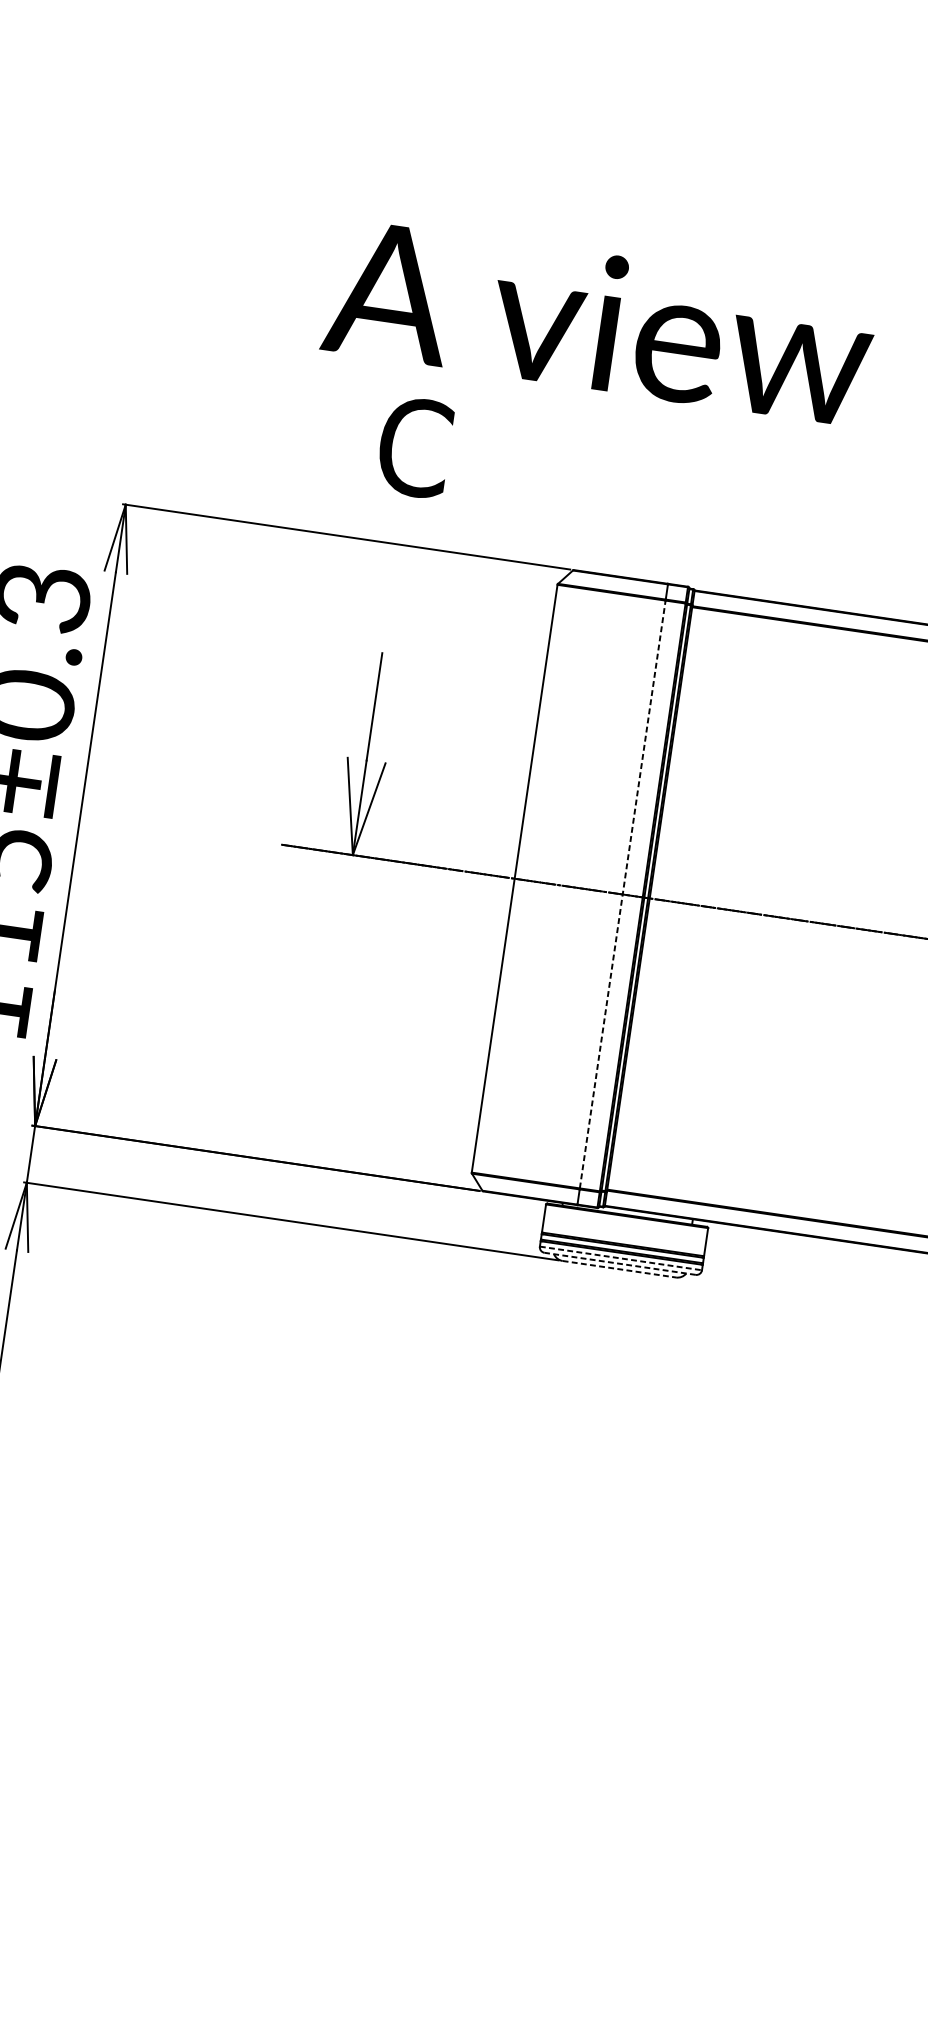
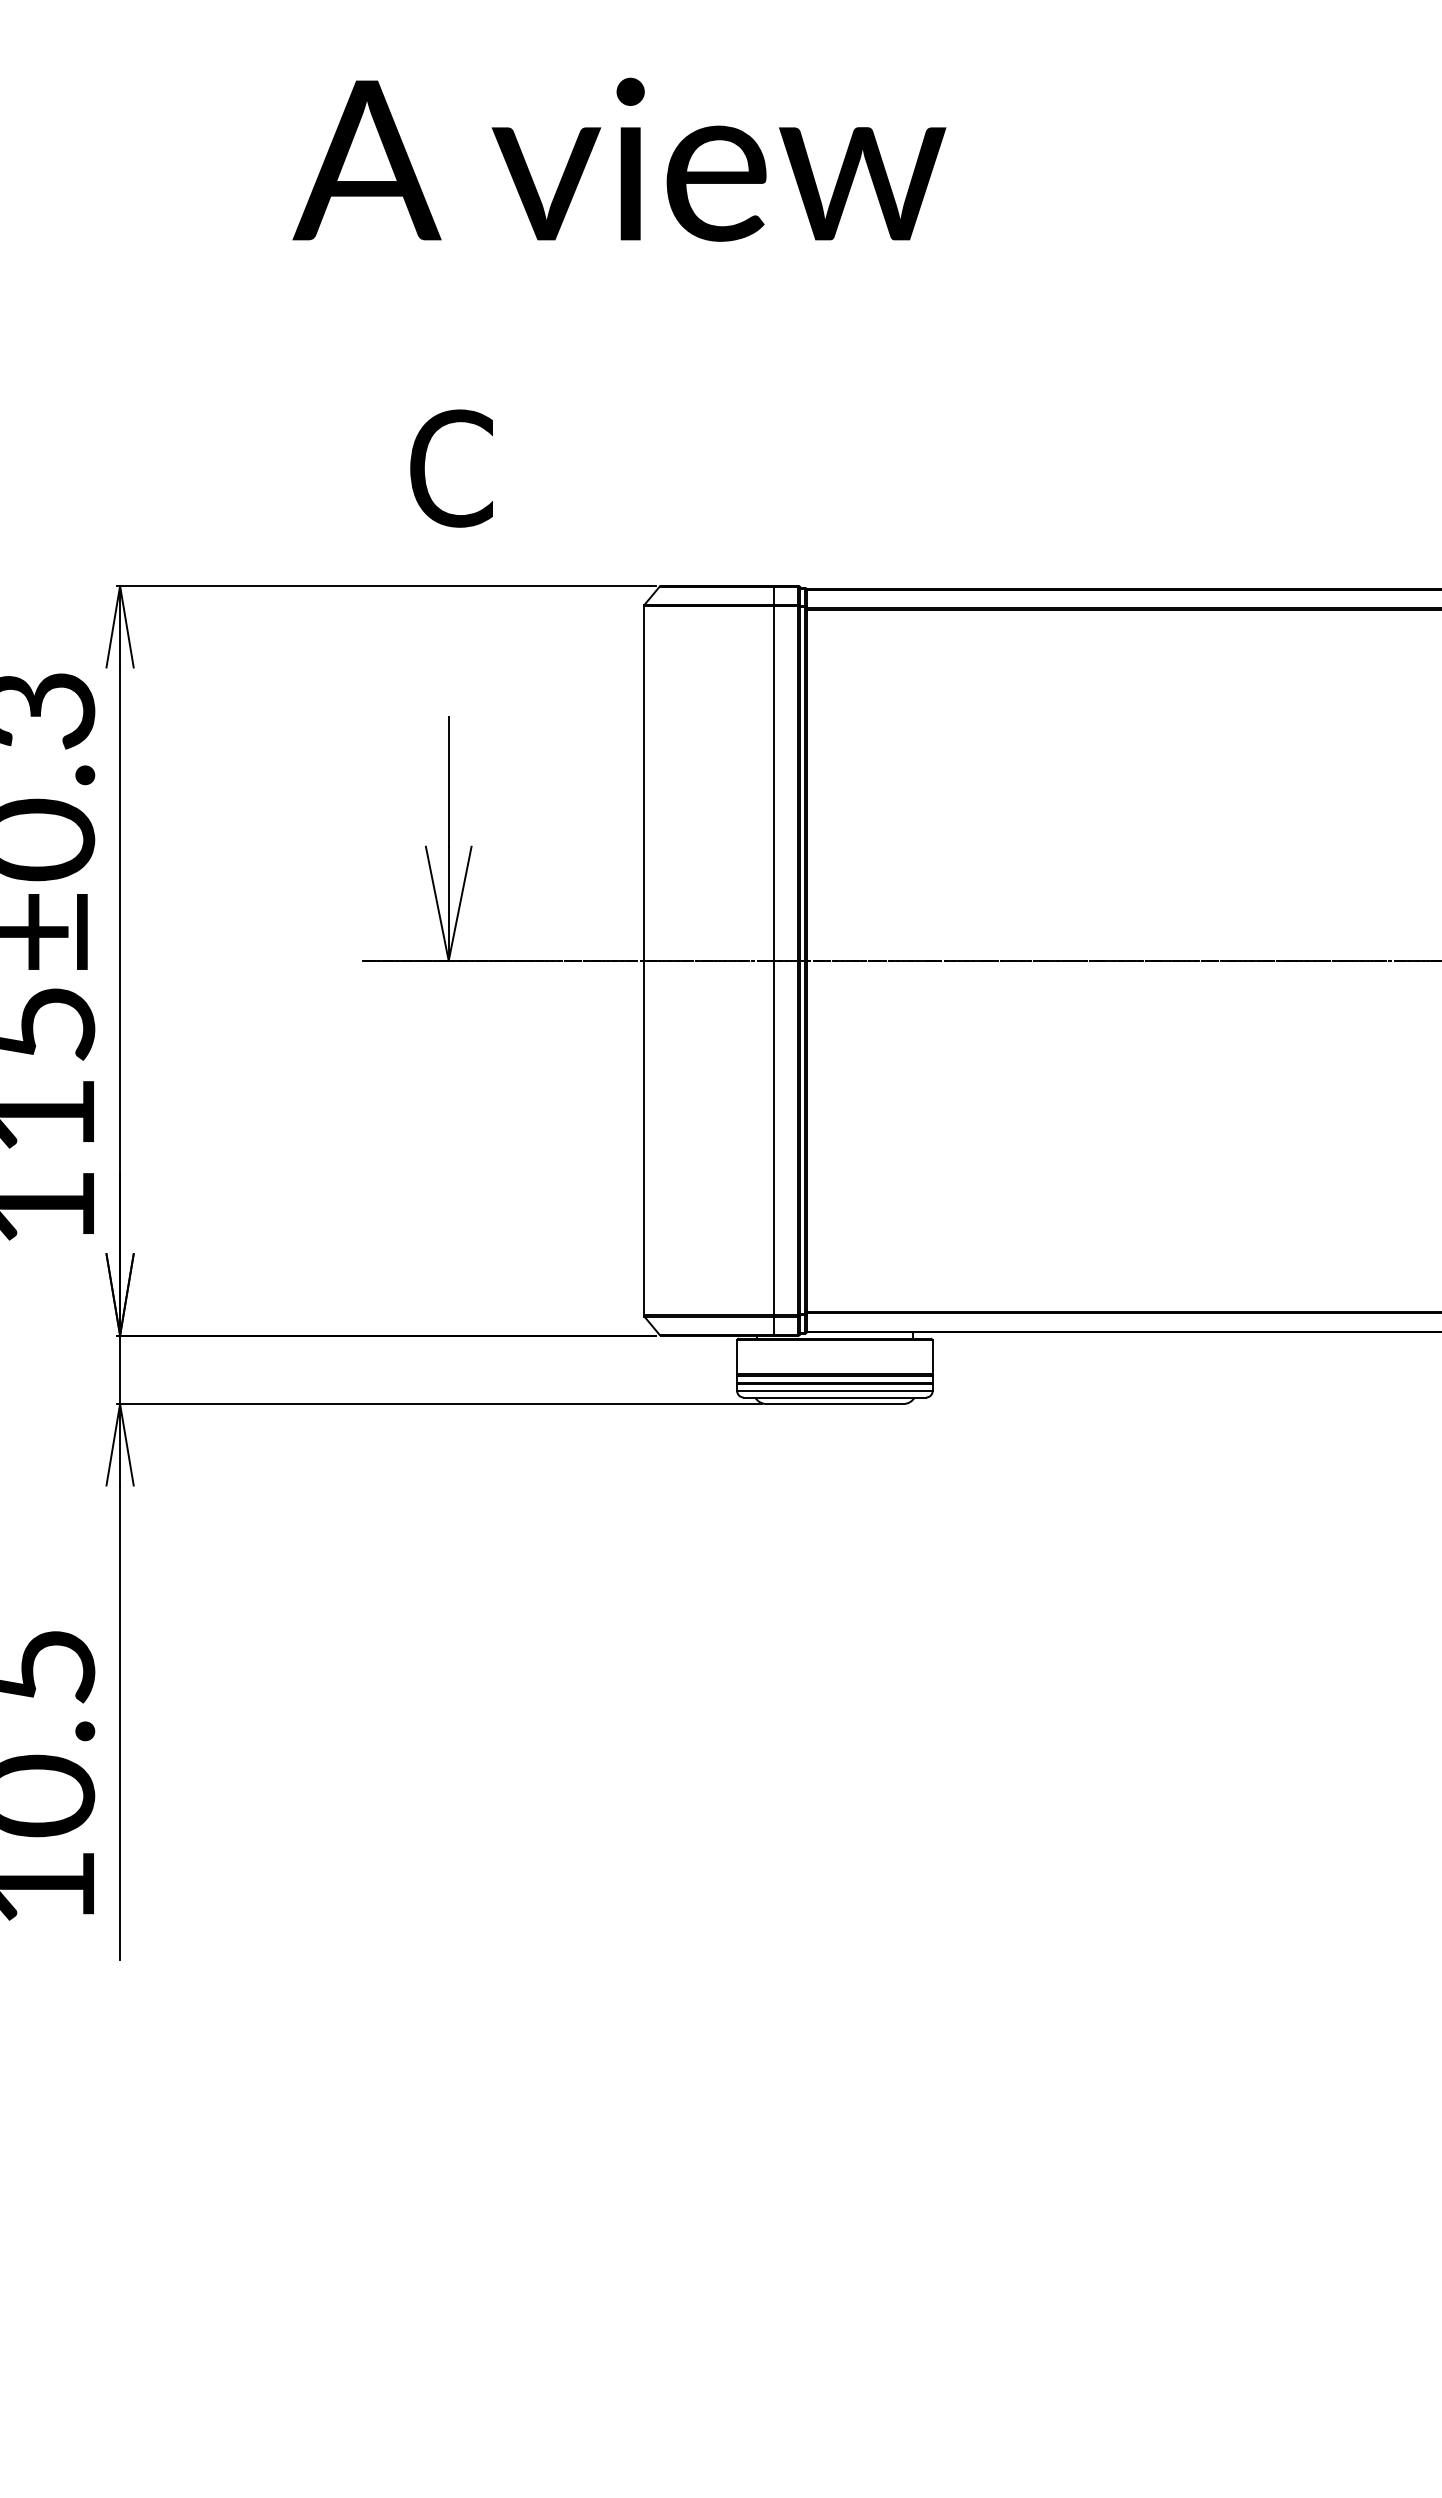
text: (599, 321) -> (619, 159), moved
line: (622, 894) -> (774, 960), dashed -> solid
line: (620, 1258) -> (834, 1391), dashed -> solid
line: (619, 1263) -> (834, 1397), dashed -> solid
line: (619, 1269) -> (835, 1404), dashed -> solid

